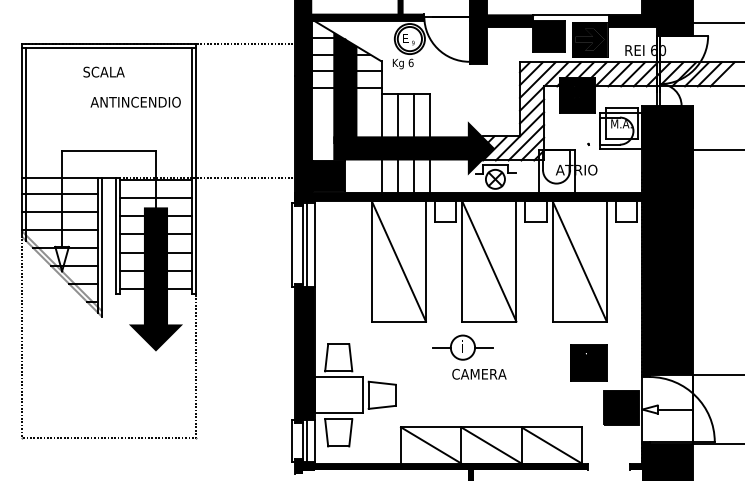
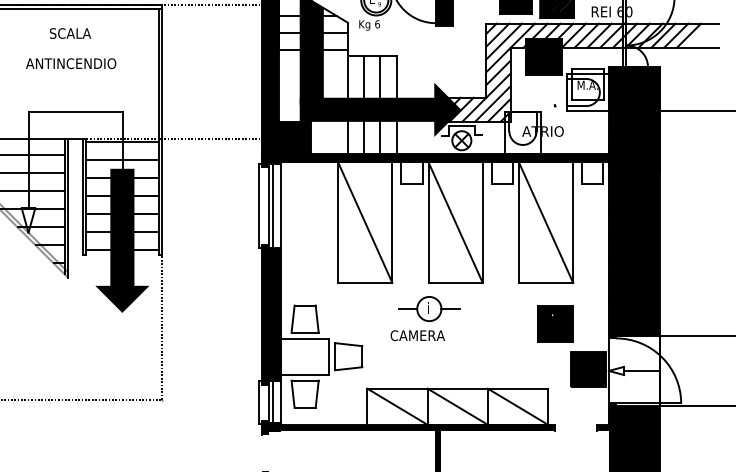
text: (135, 101) -> (70, 62), moved
text: (479, 373) -> (417, 334), moved

